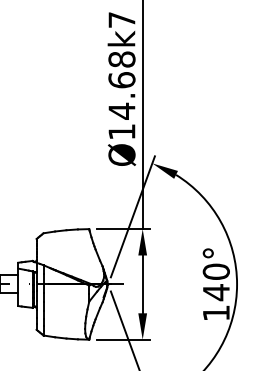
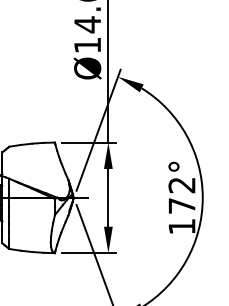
text: (215, 282) -> (181, 195), 140° -> 172°

